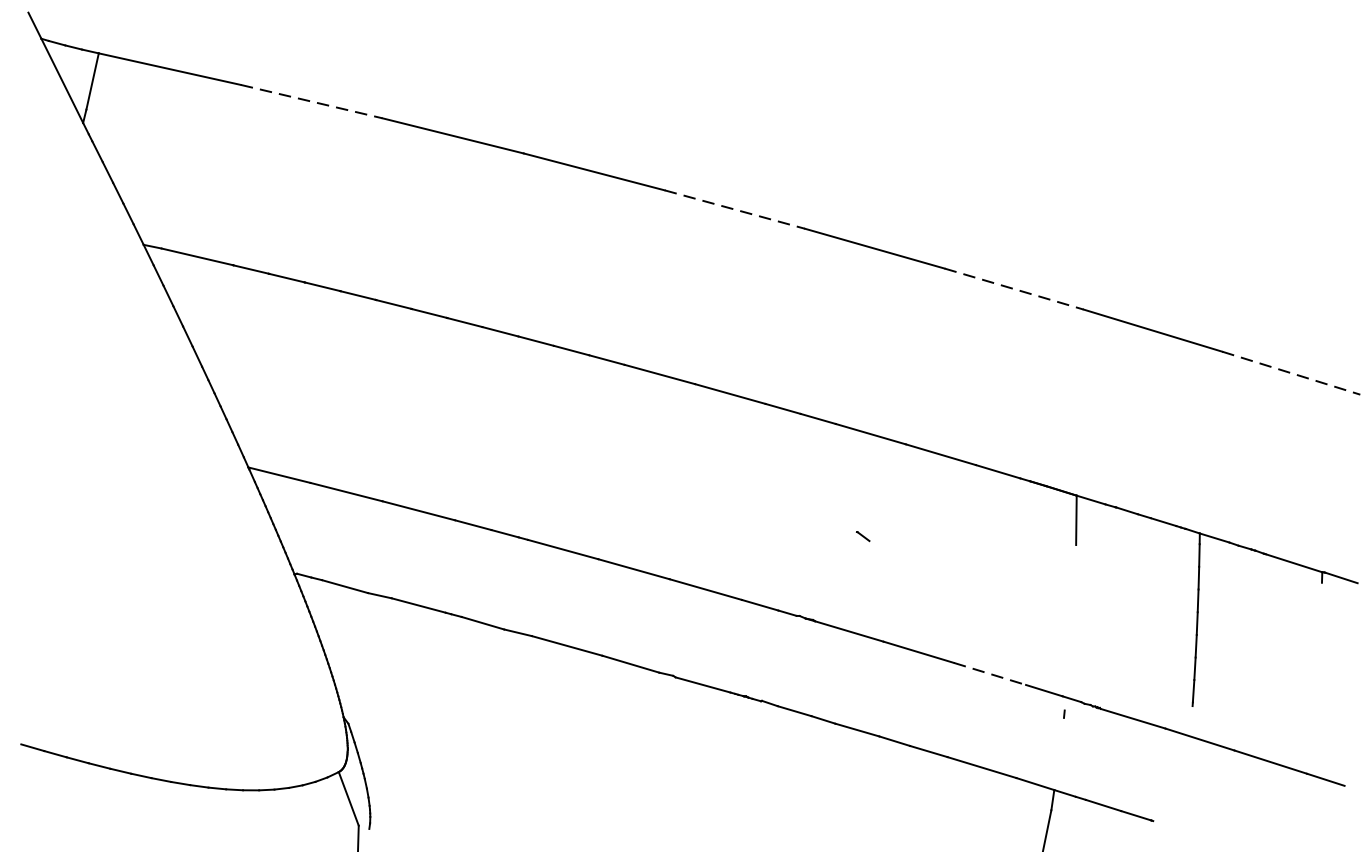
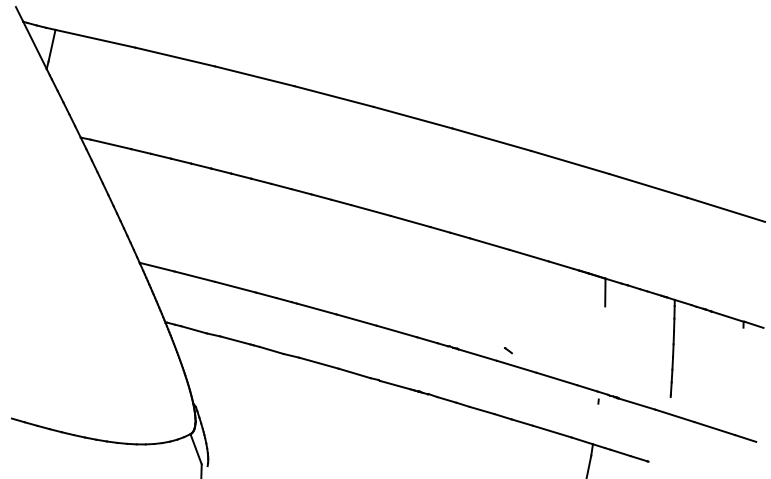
line: (312, 102) -> (175, 57), dashed -> solid
line: (735, 209) -> (413, 117), dashed -> solid
line: (1014, 289) -> (570, 162), dashed -> solid
line: (1291, 372) -> (726, 209), dashed -> solid
part: (861, 536) -> (507, 350), moved
line: (991, 674) -> (557, 379), dashed -> solid

